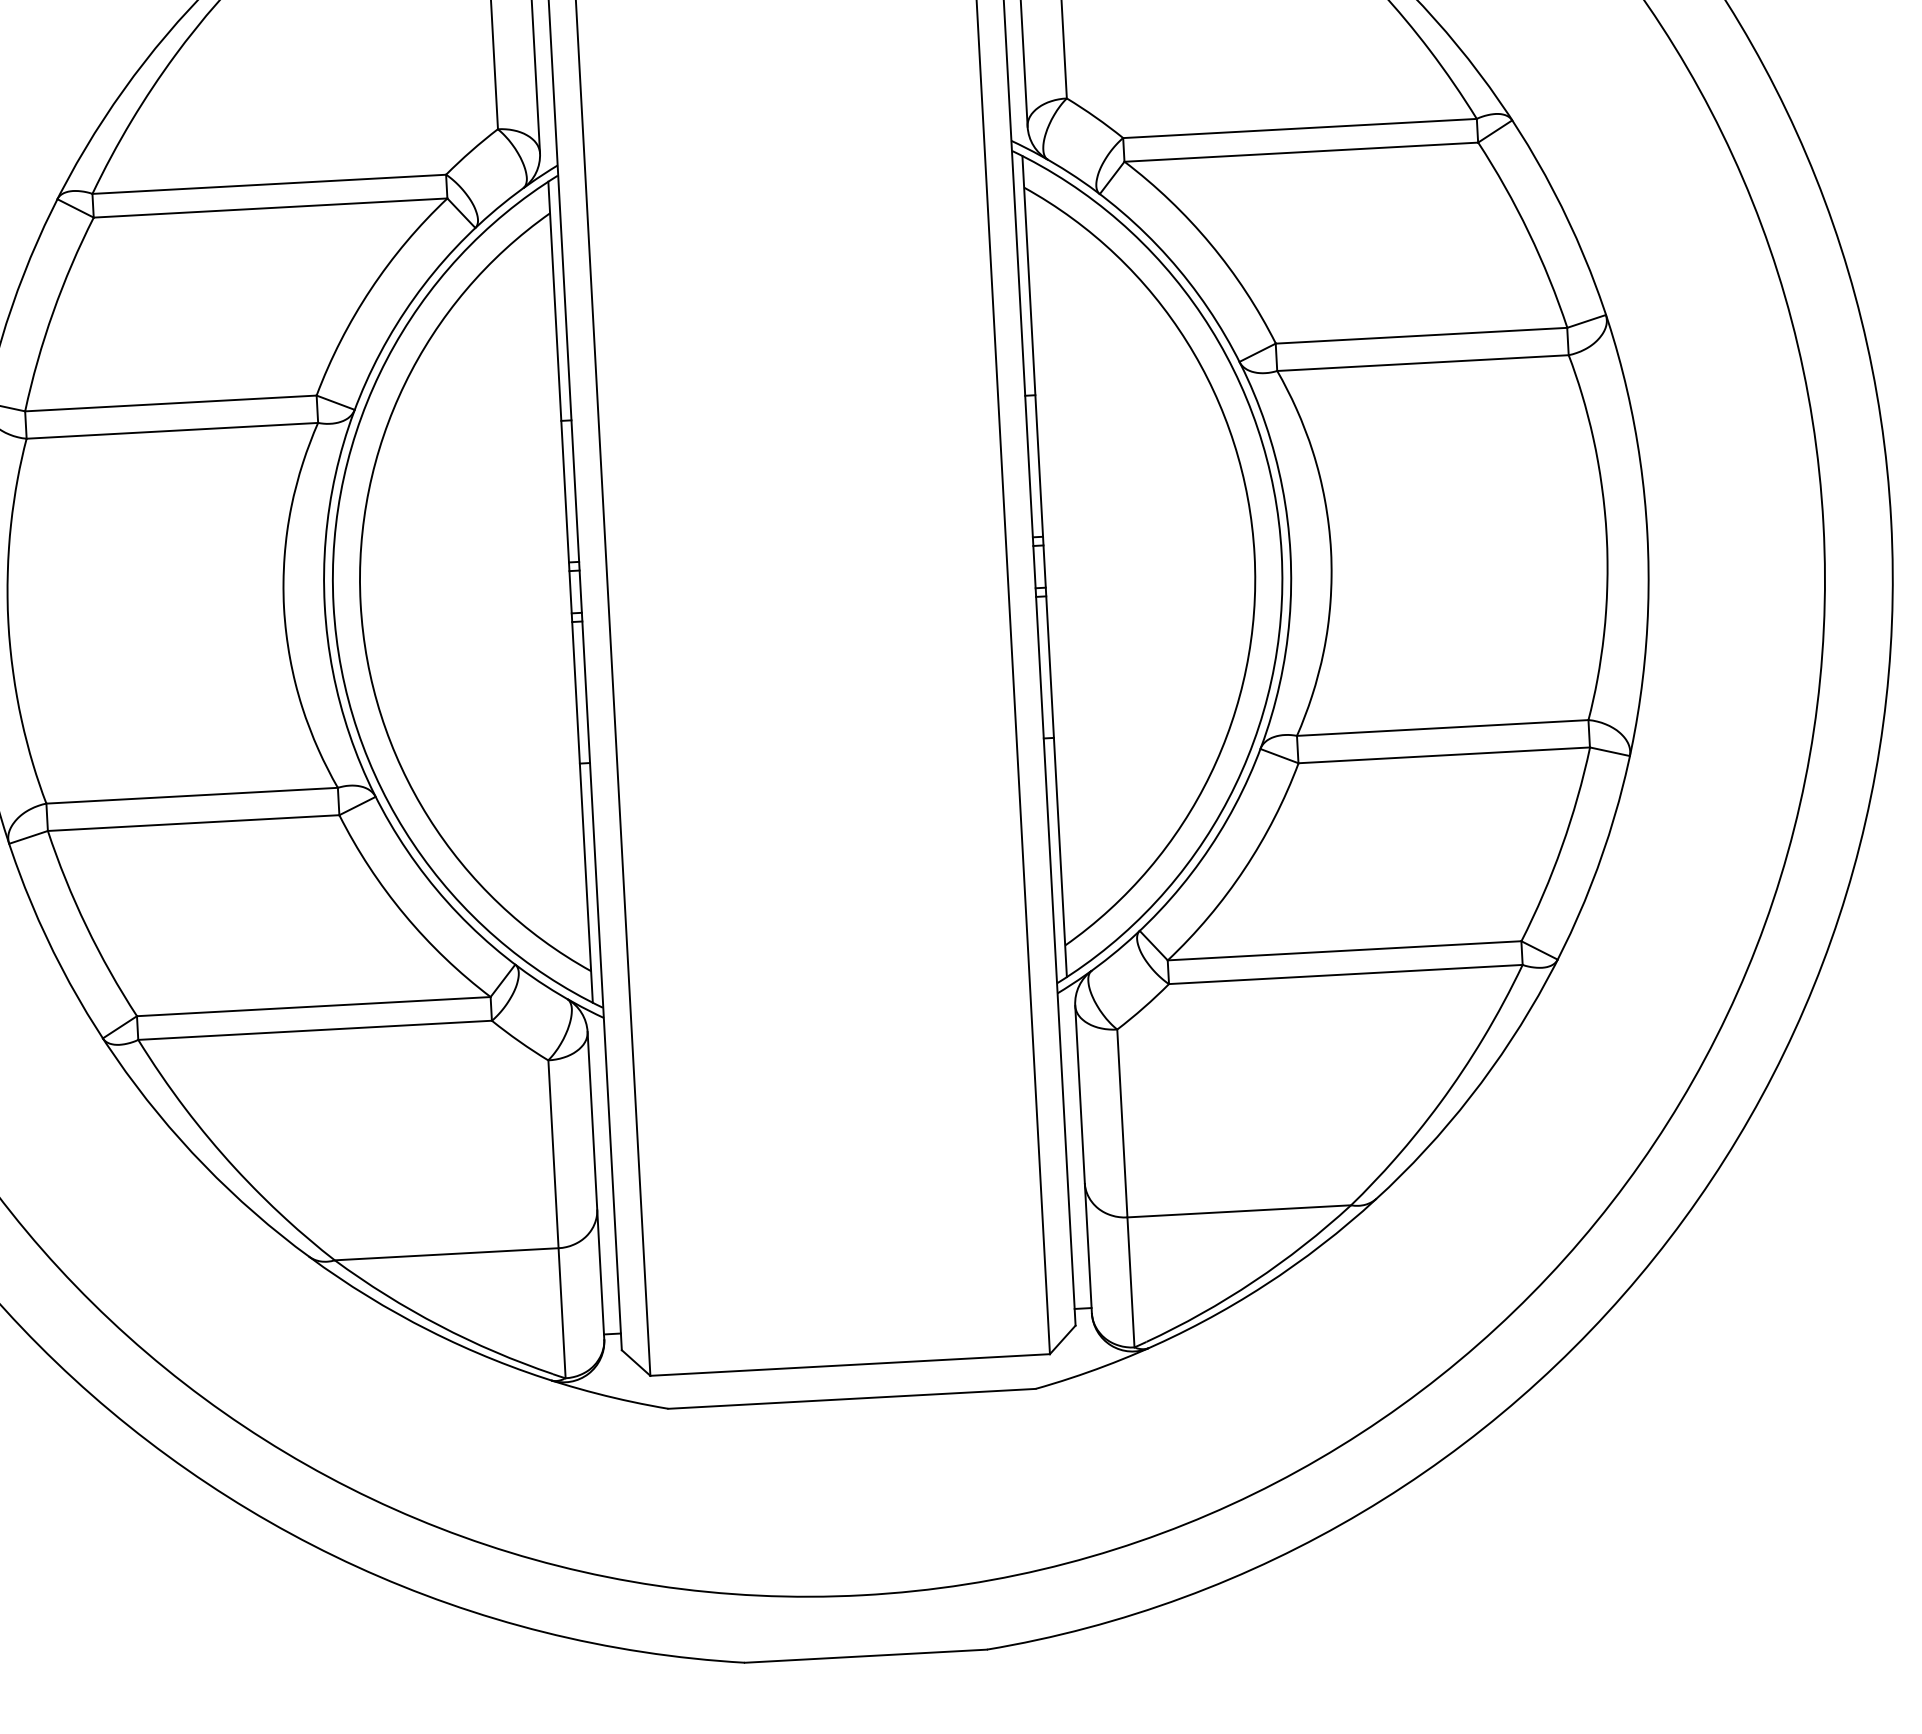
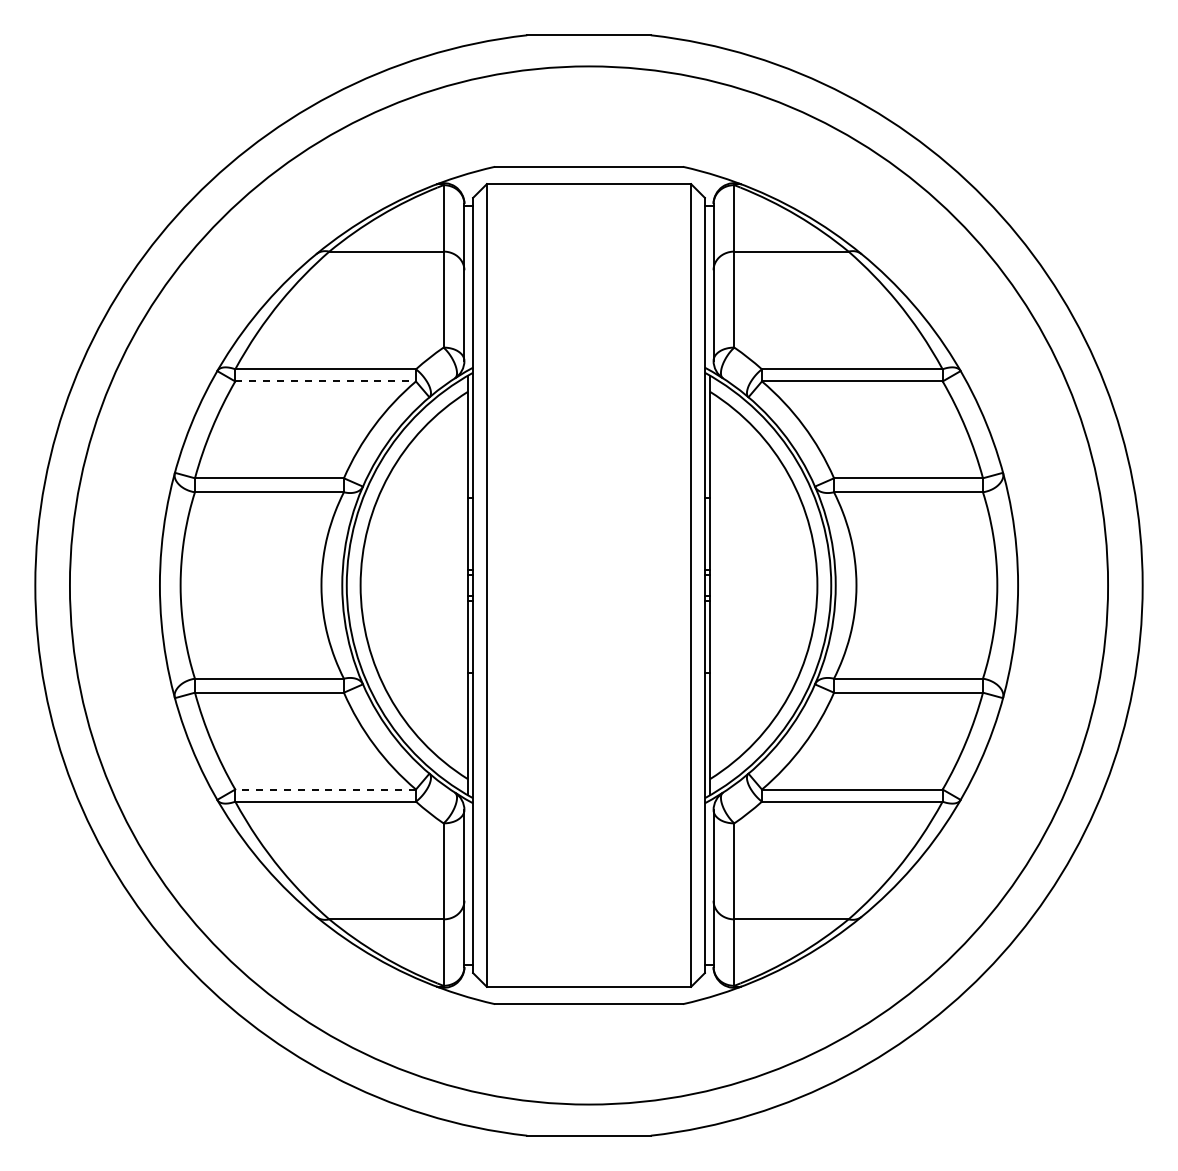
line: (272, 208) -> (326, 381), solid -> dashed
line: (313, 1006) -> (325, 789), solid -> dashed

